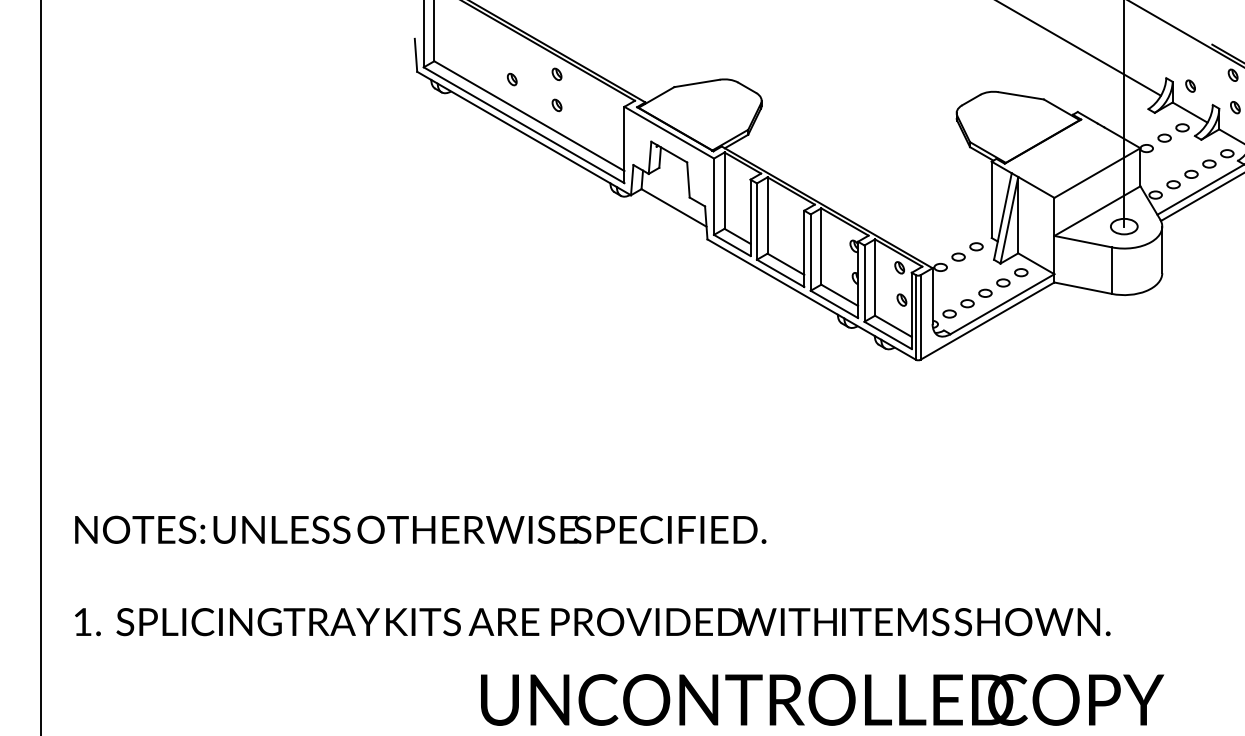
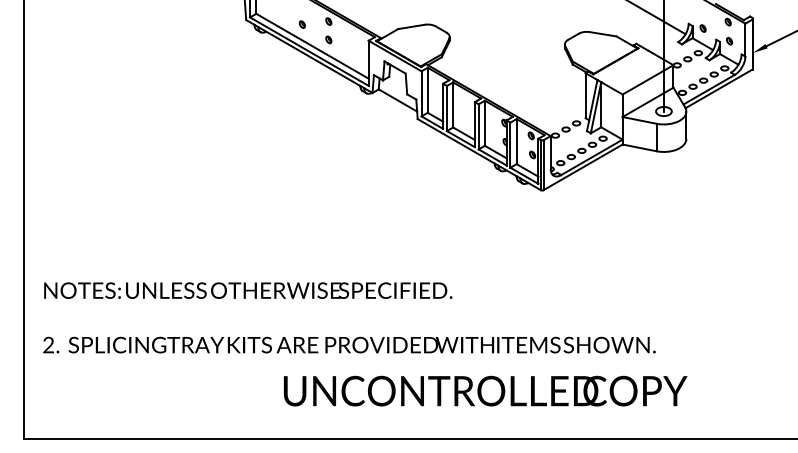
text: (82, 621) -> (48, 344), 1. -> 2.

